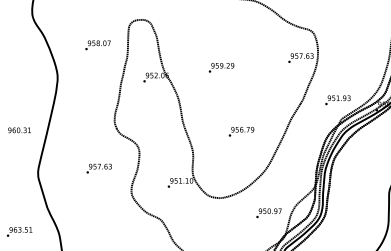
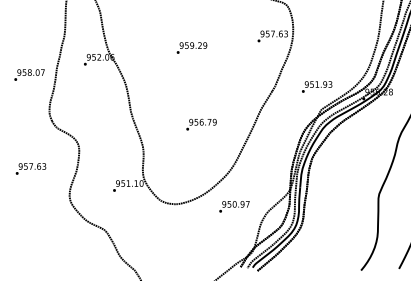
text: (97, 45) -> (28, 75), moved
text: (221, 67) -> (191, 47), moved
text: (268, 213) -> (233, 207), moved

